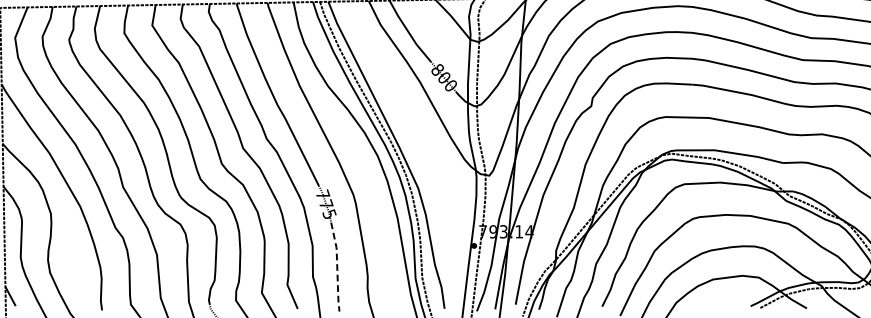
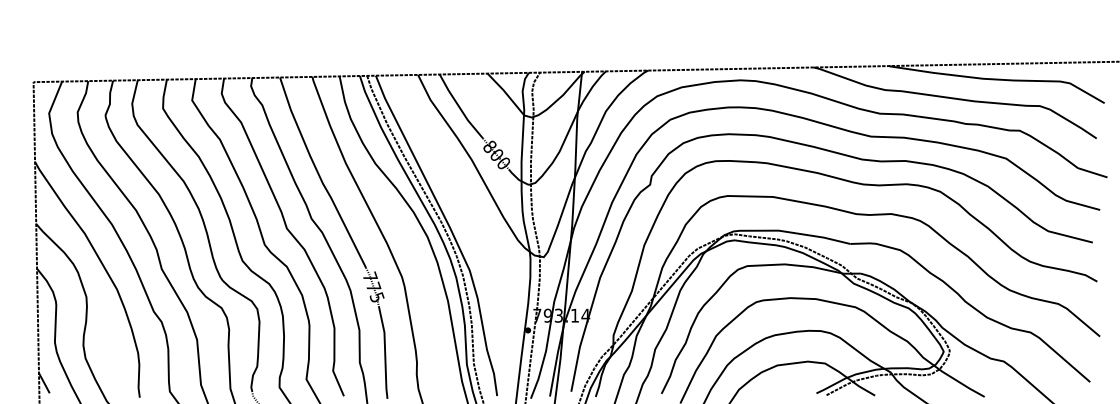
line: (337, 267) -> (385, 352), dashed -> solid

